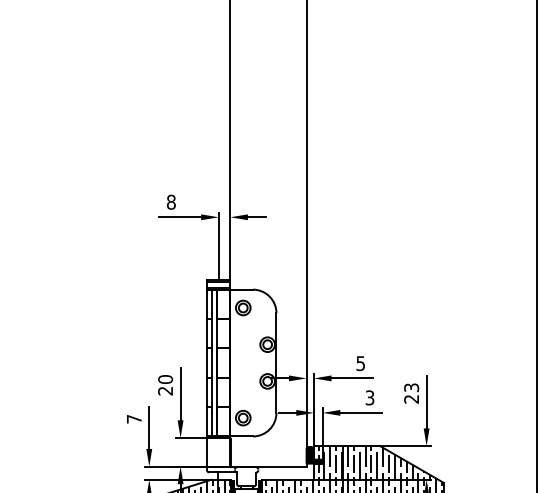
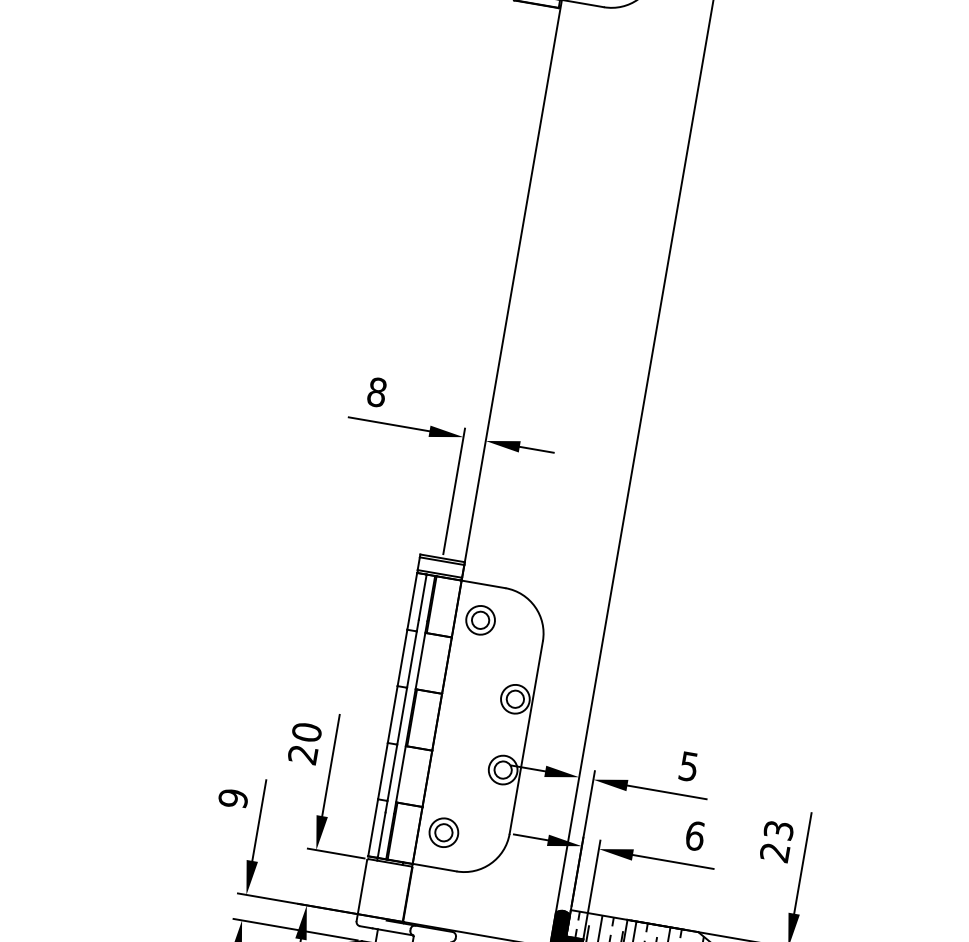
text: (369, 397) -> (694, 835), 3 -> 6
text: (133, 418) -> (232, 796), 7 -> 9

